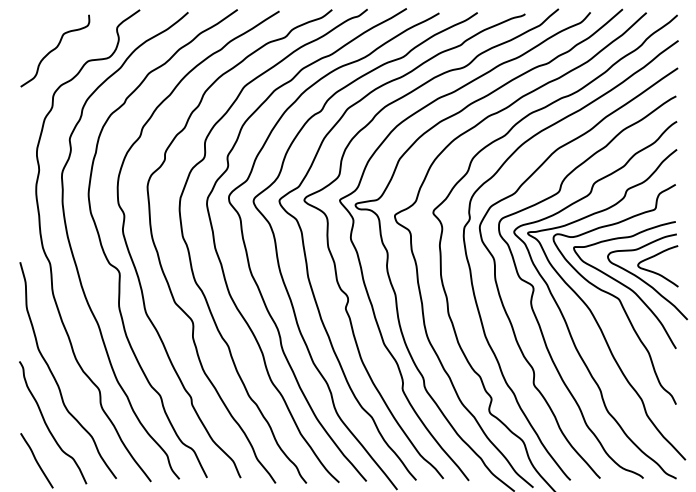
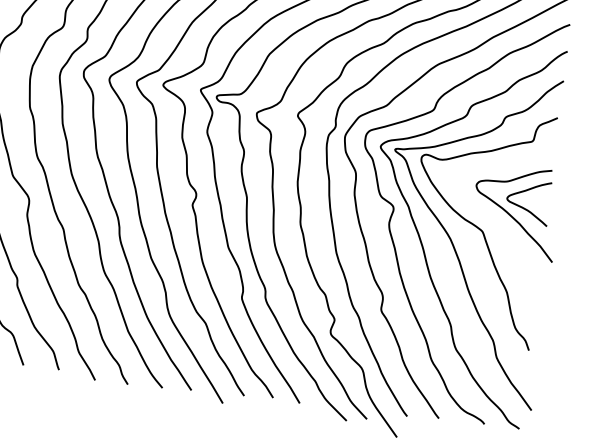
curve: (624, 285) -> (490, 217), removed

